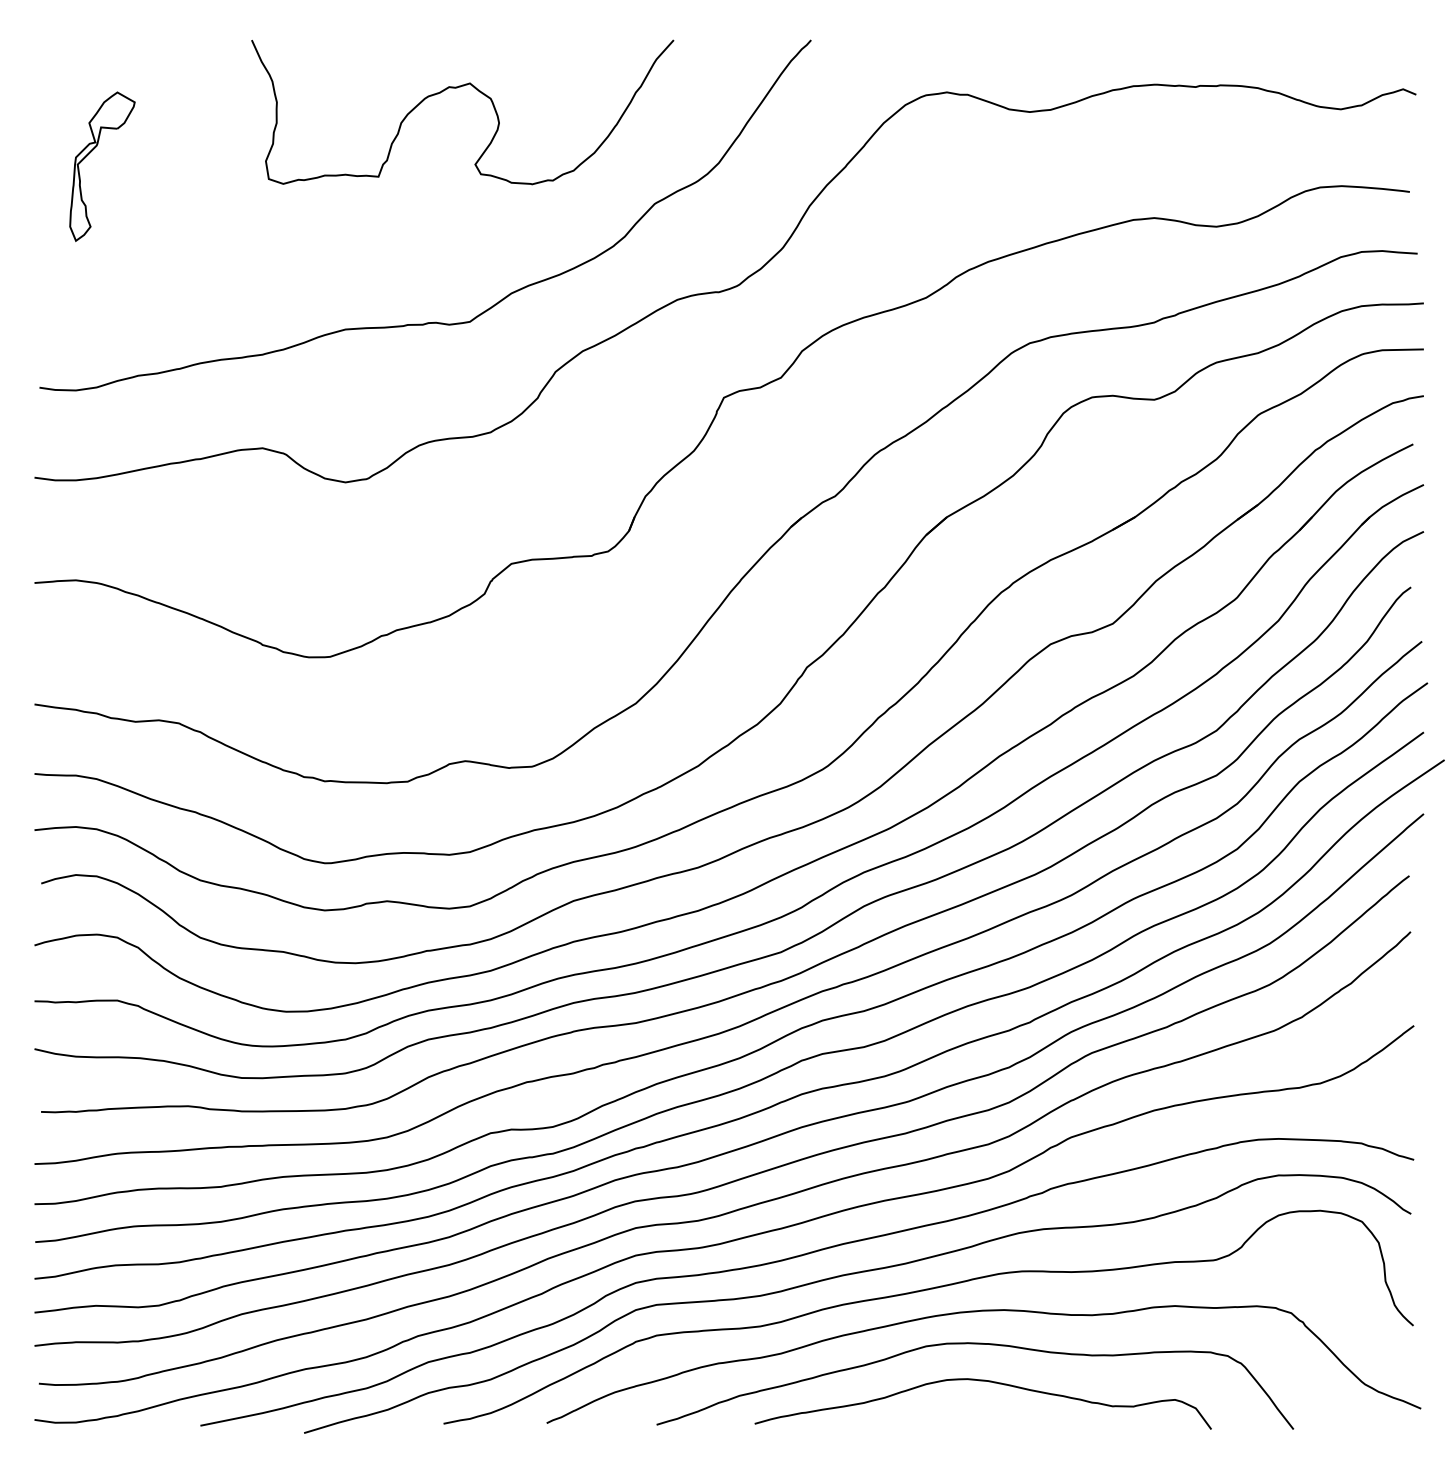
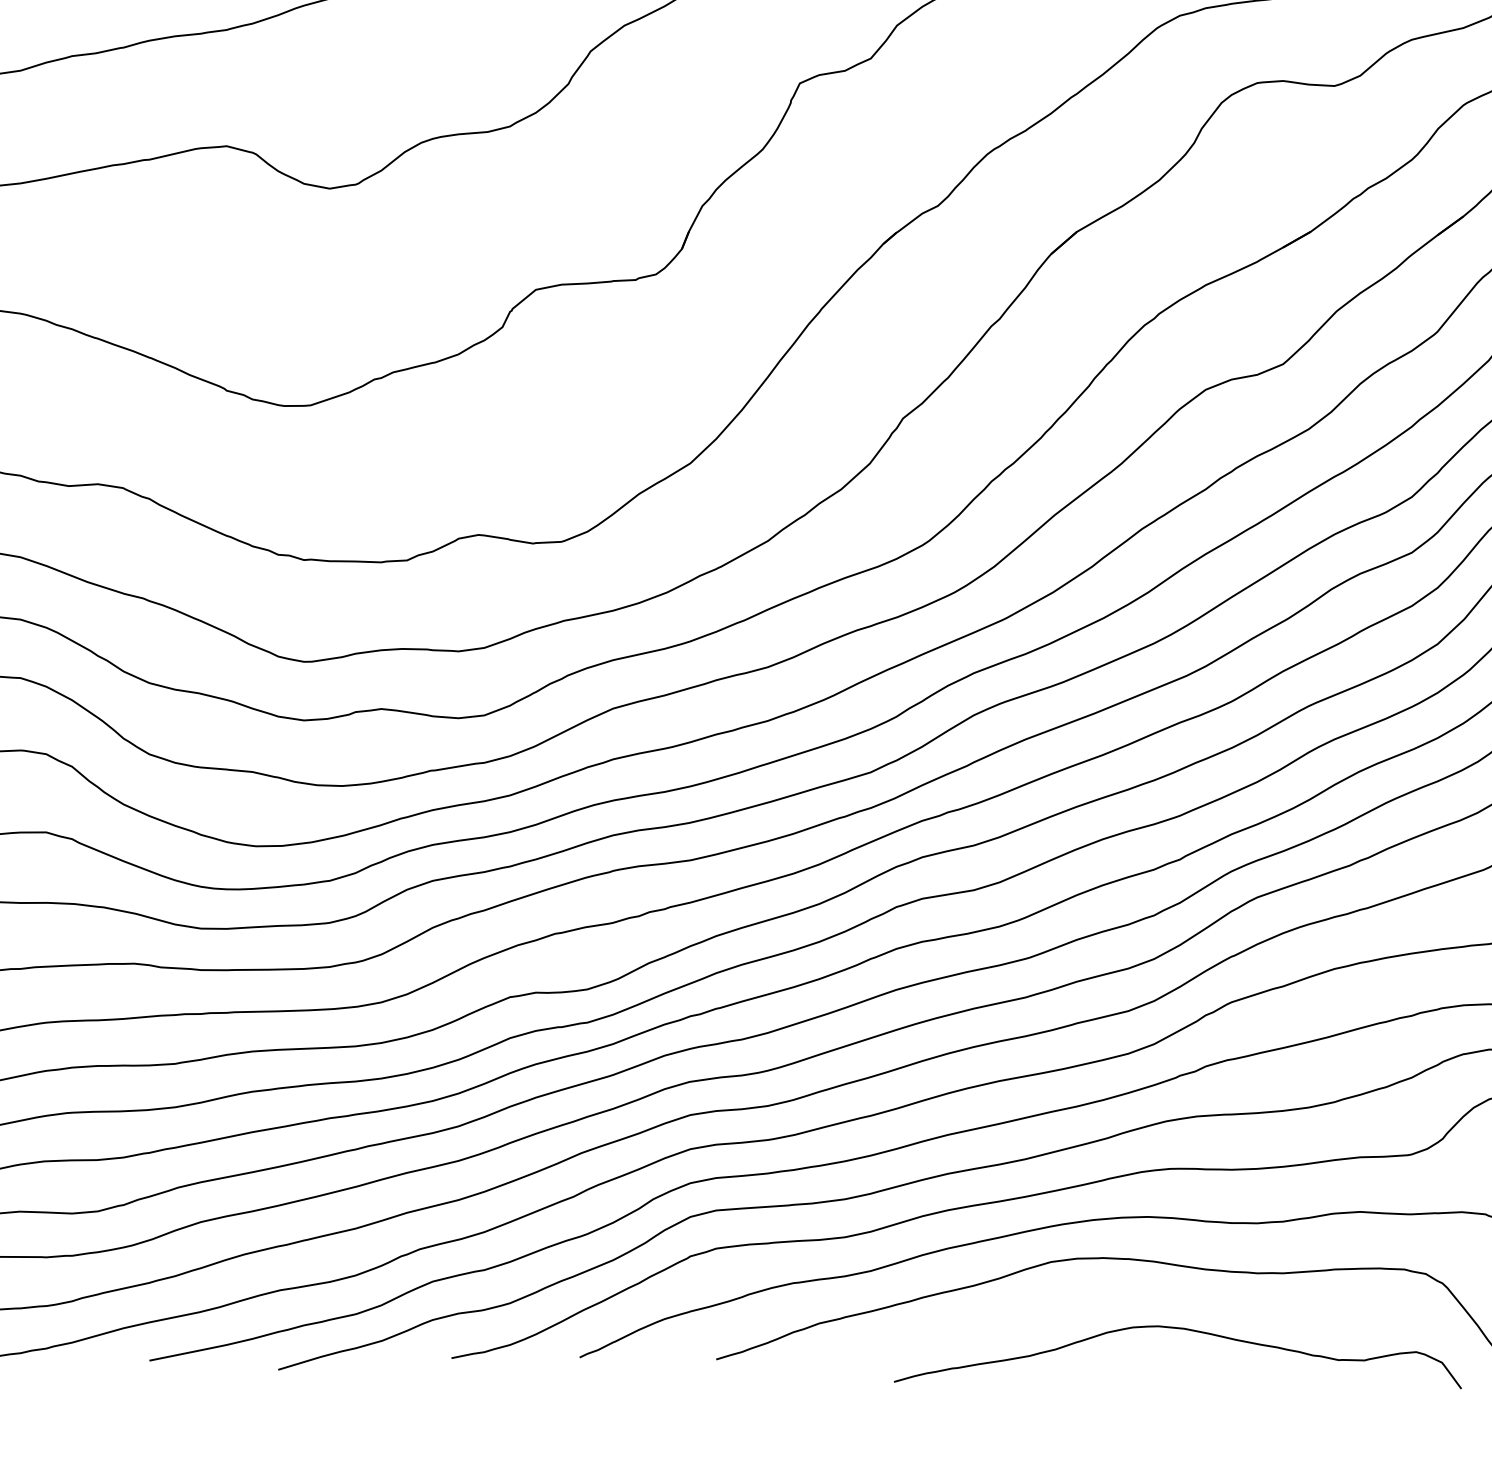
curve: (982, 1381) -> (1177, 1329), moved

